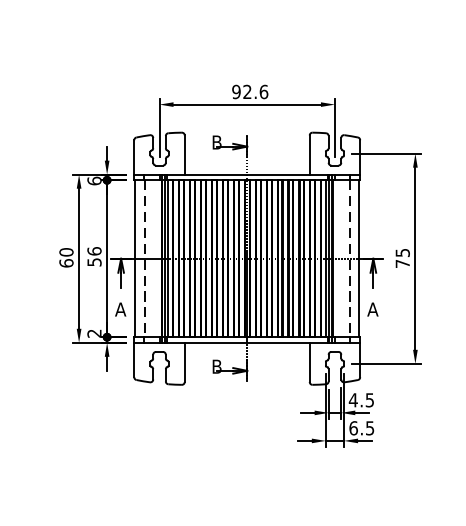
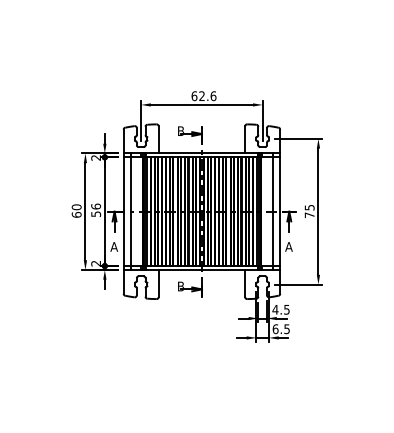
text: (236, 92) -> (194, 96), 92.6 -> 62.6
text: (93, 180) -> (95, 157), 6 -> 2
line: (144, 259) -> (130, 212), dashed -> solid
line: (350, 259) -> (273, 212), dashed -> solid

